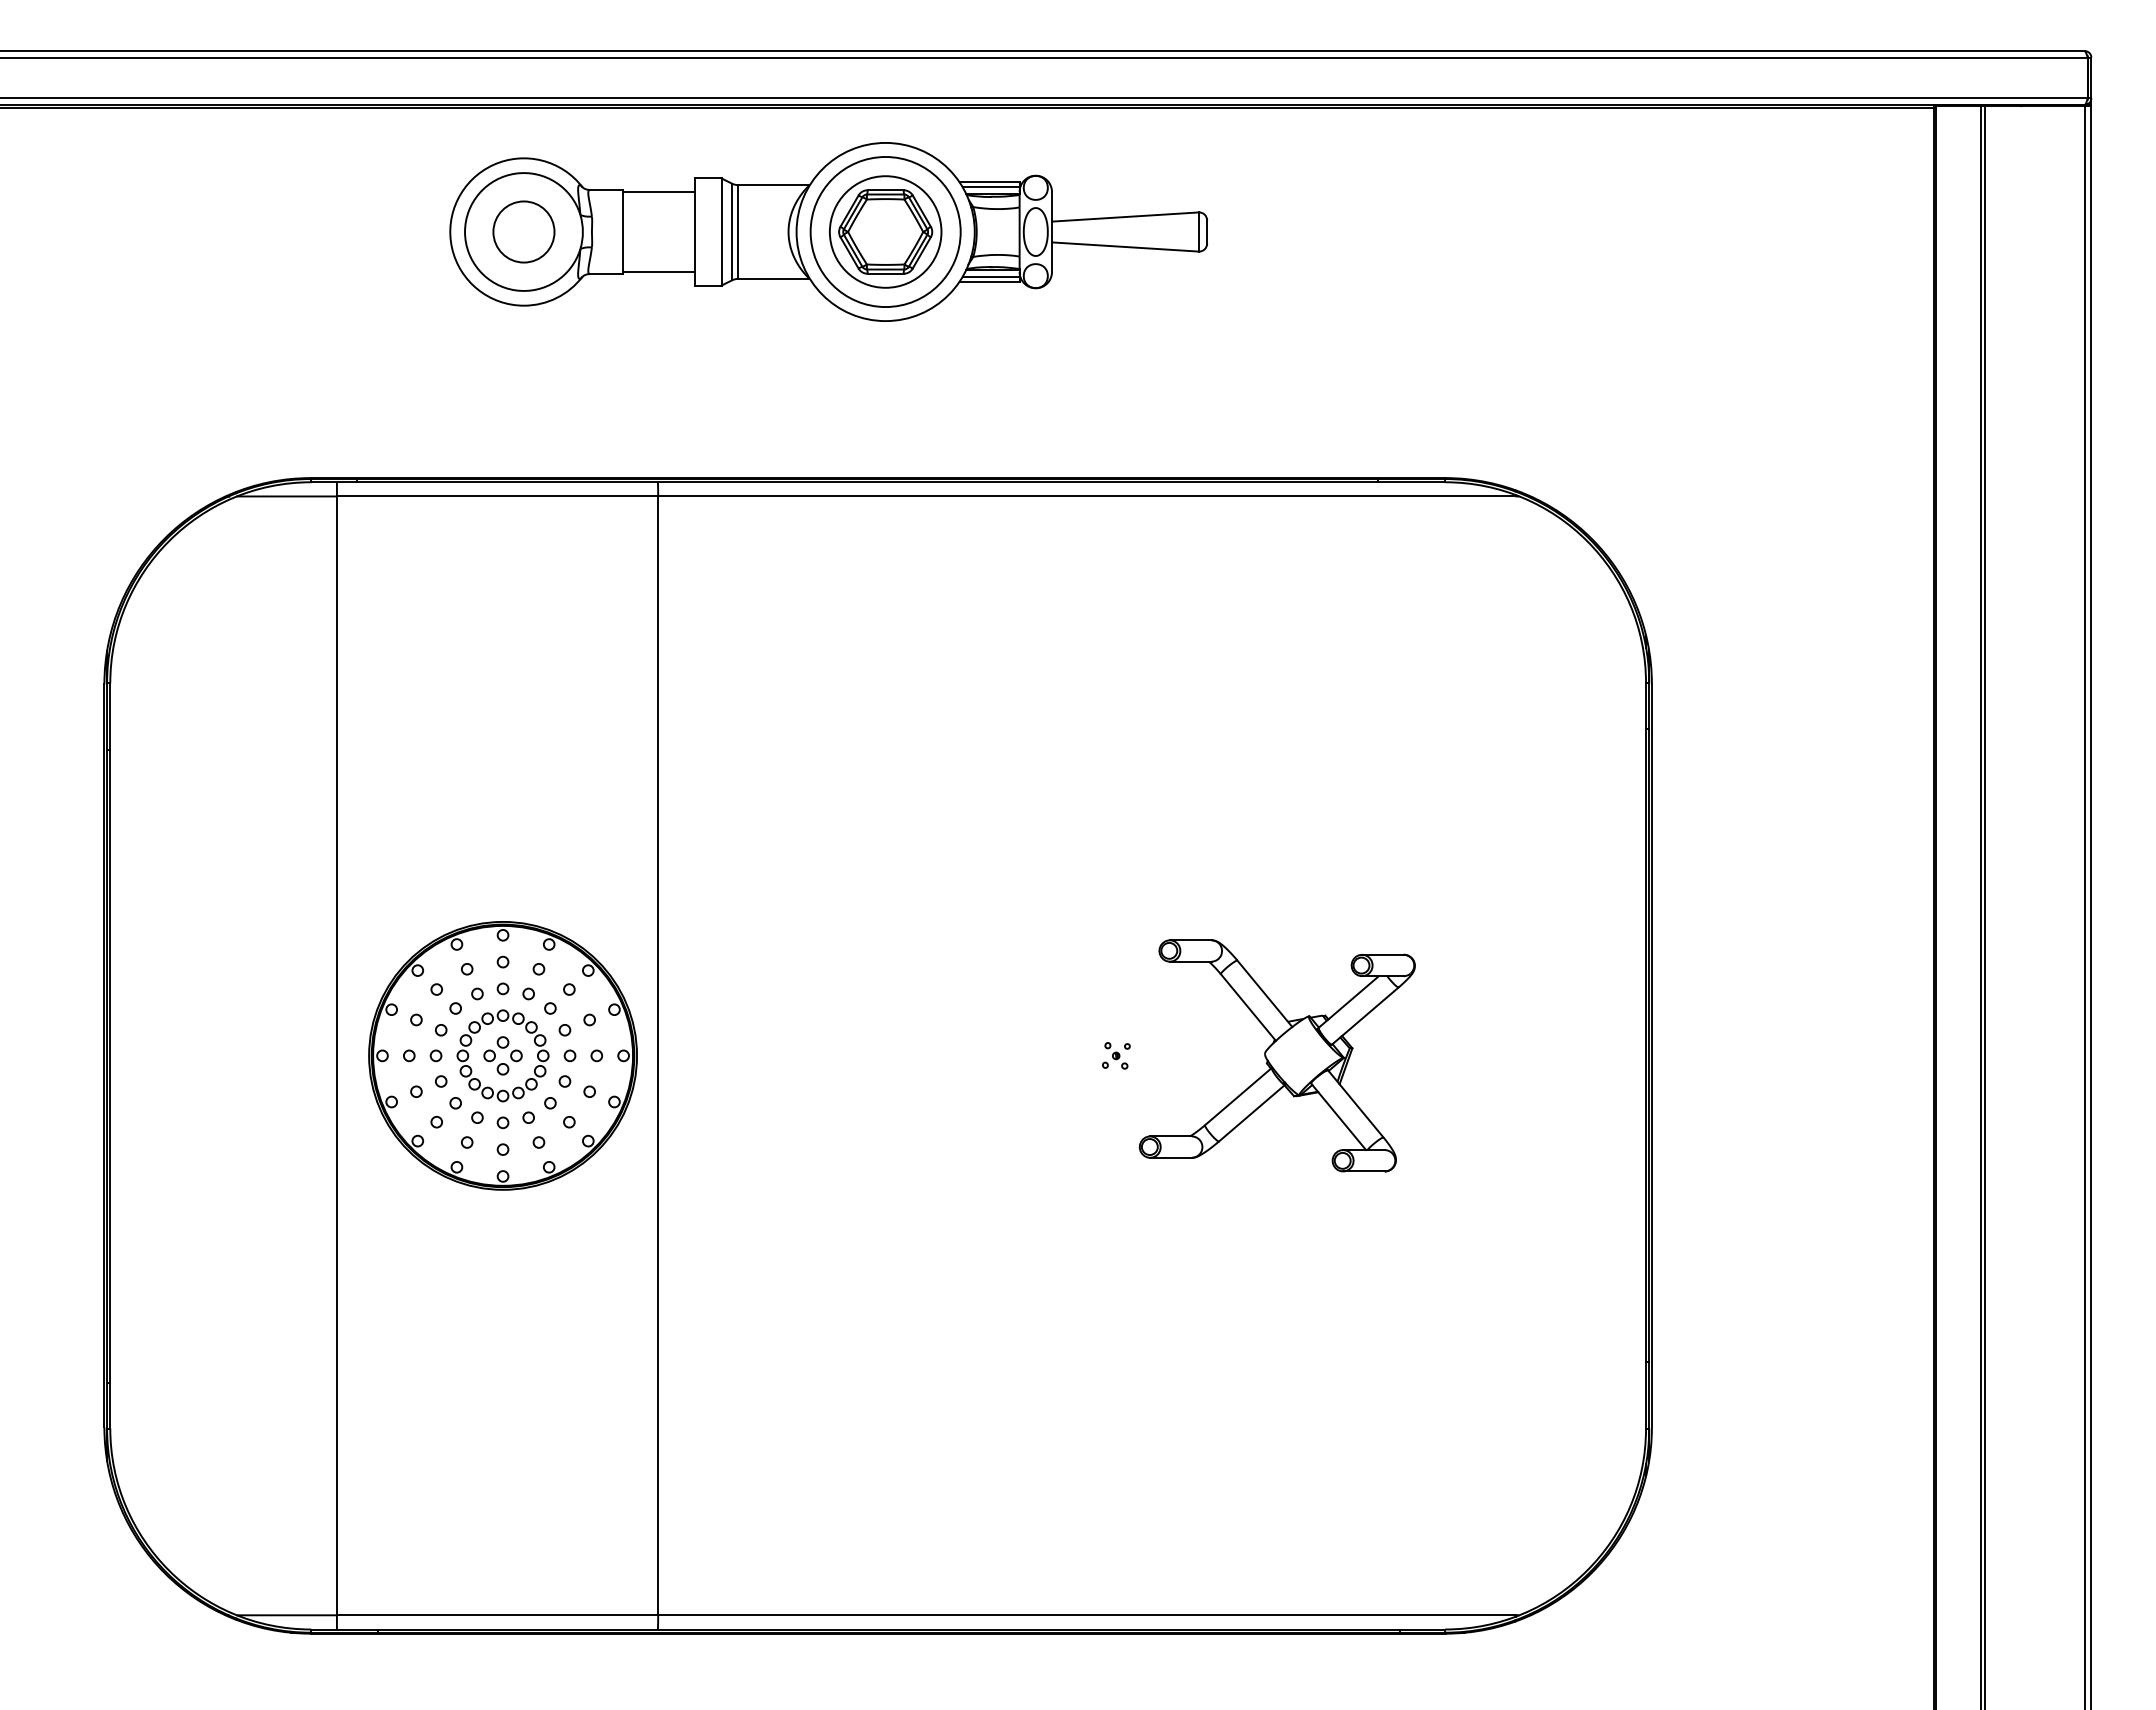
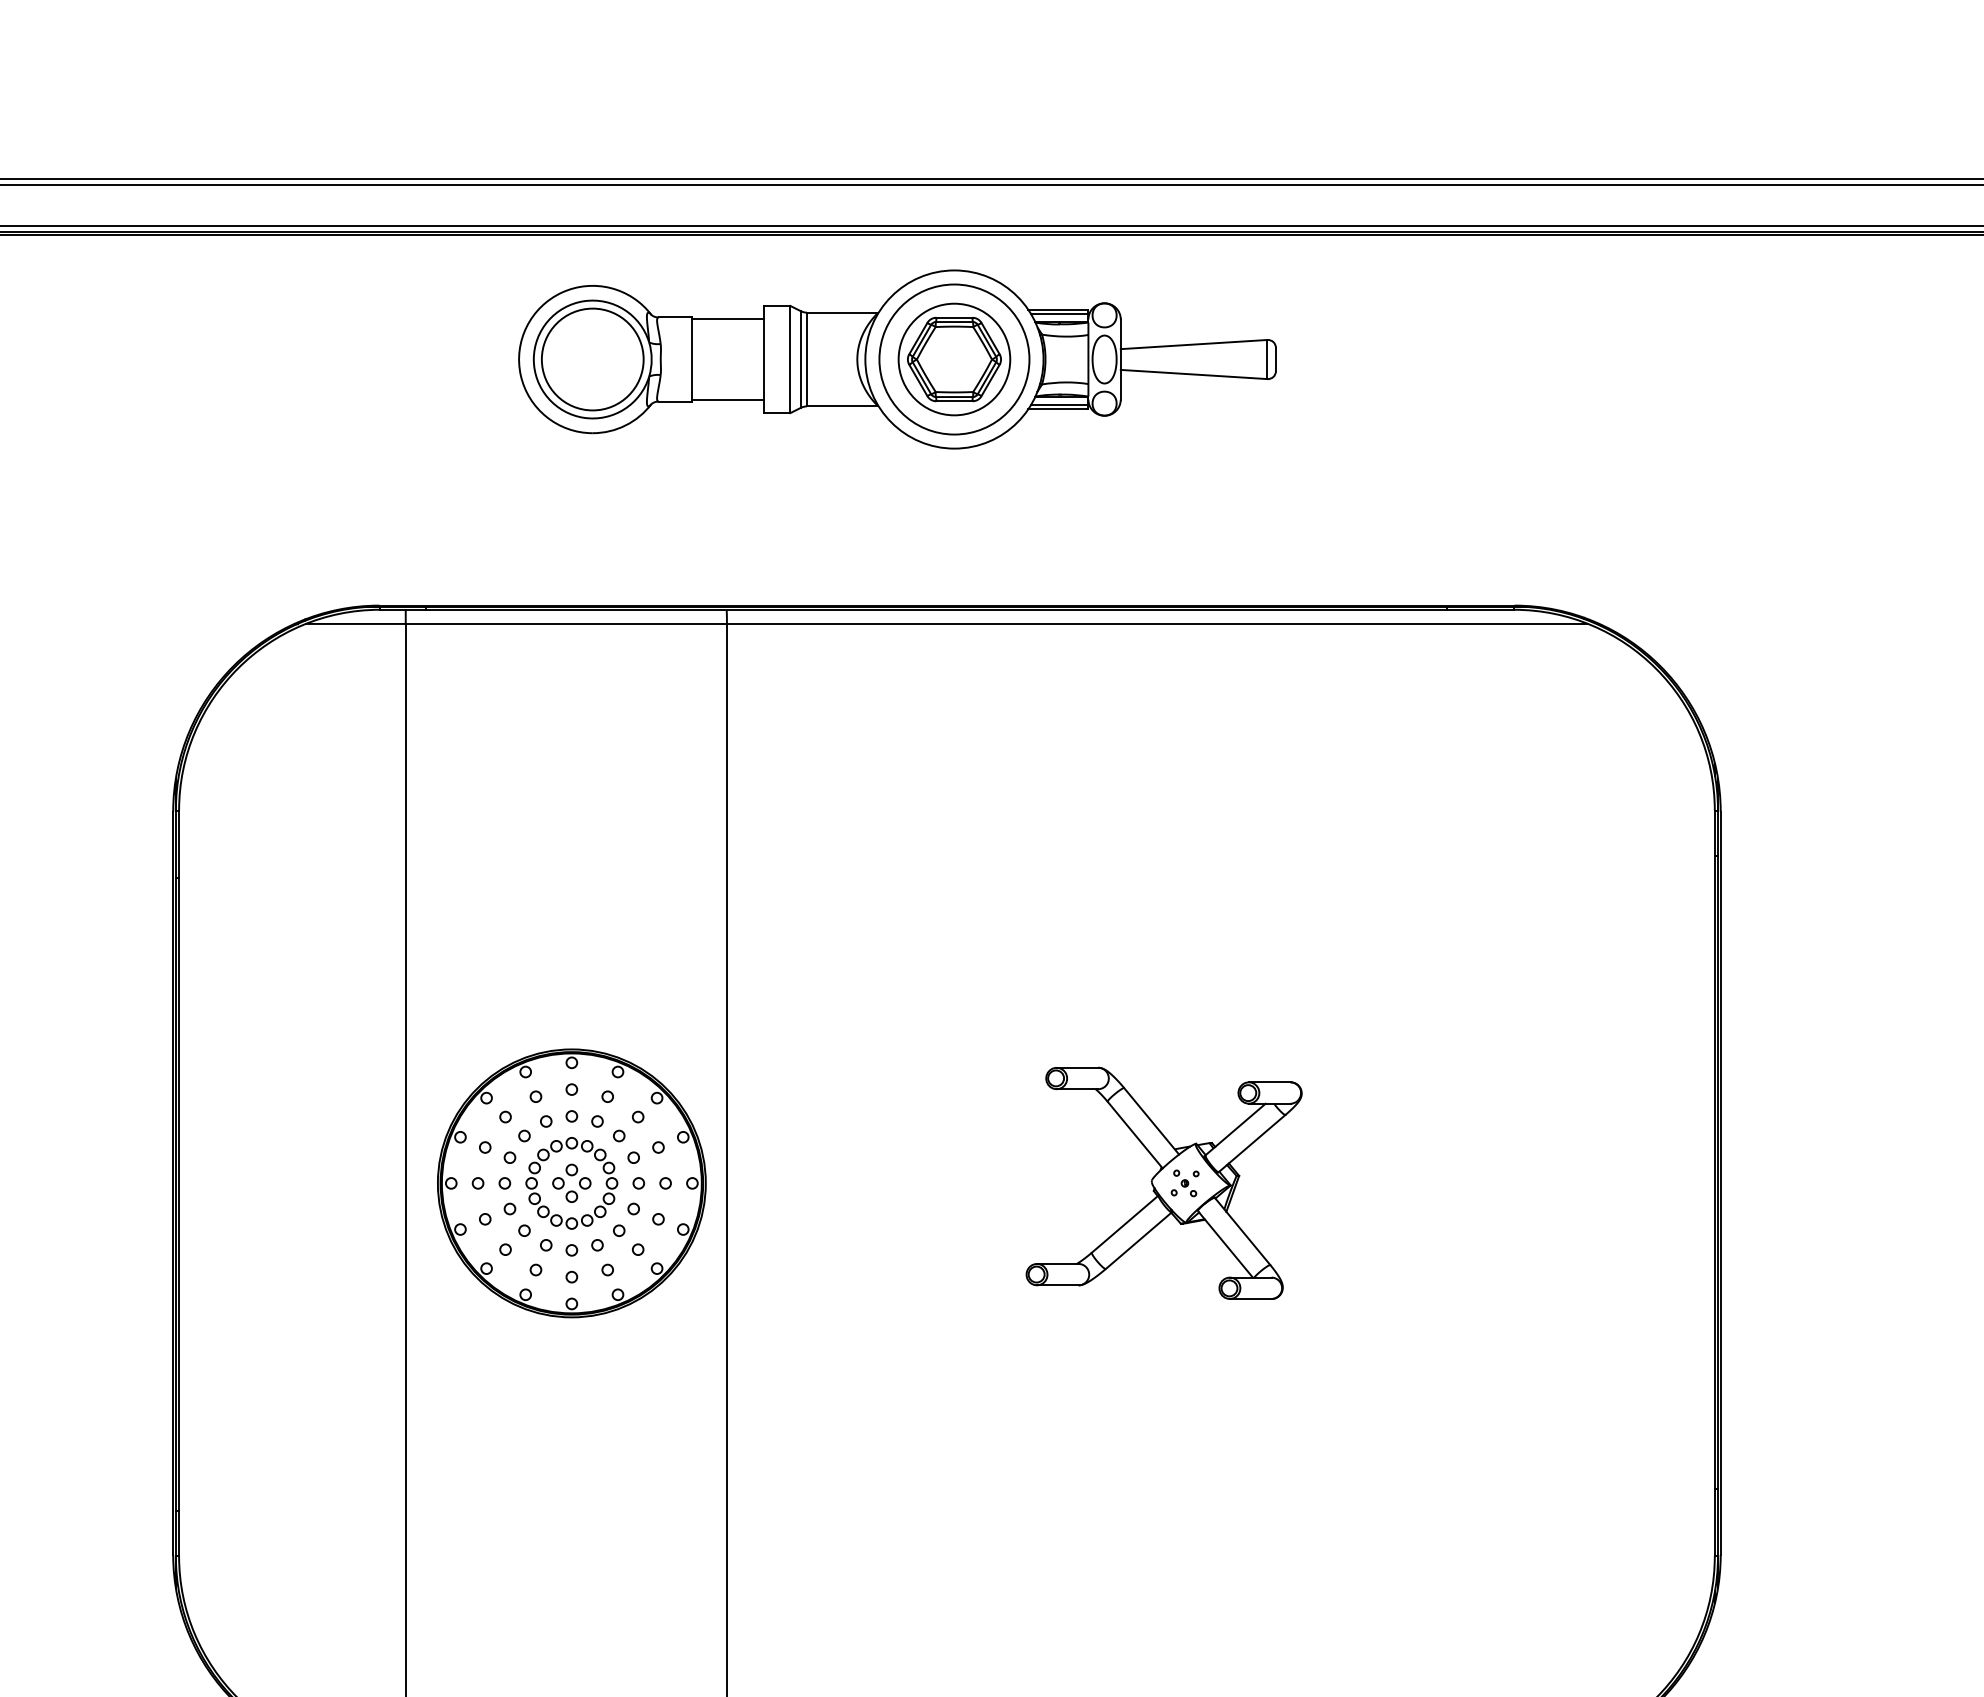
circle: (523, 231) -> (592, 359), size x1.67
part: (1276, 1055) -> (1163, 1183), moved

